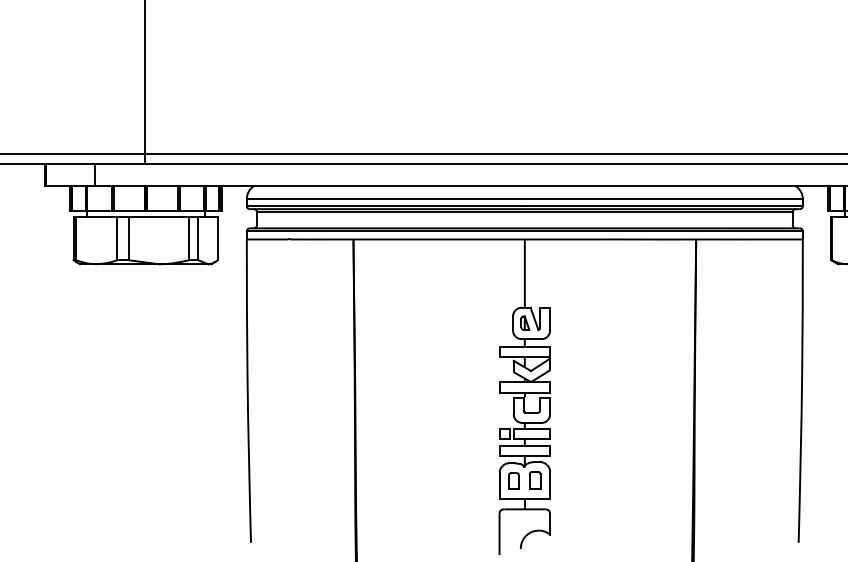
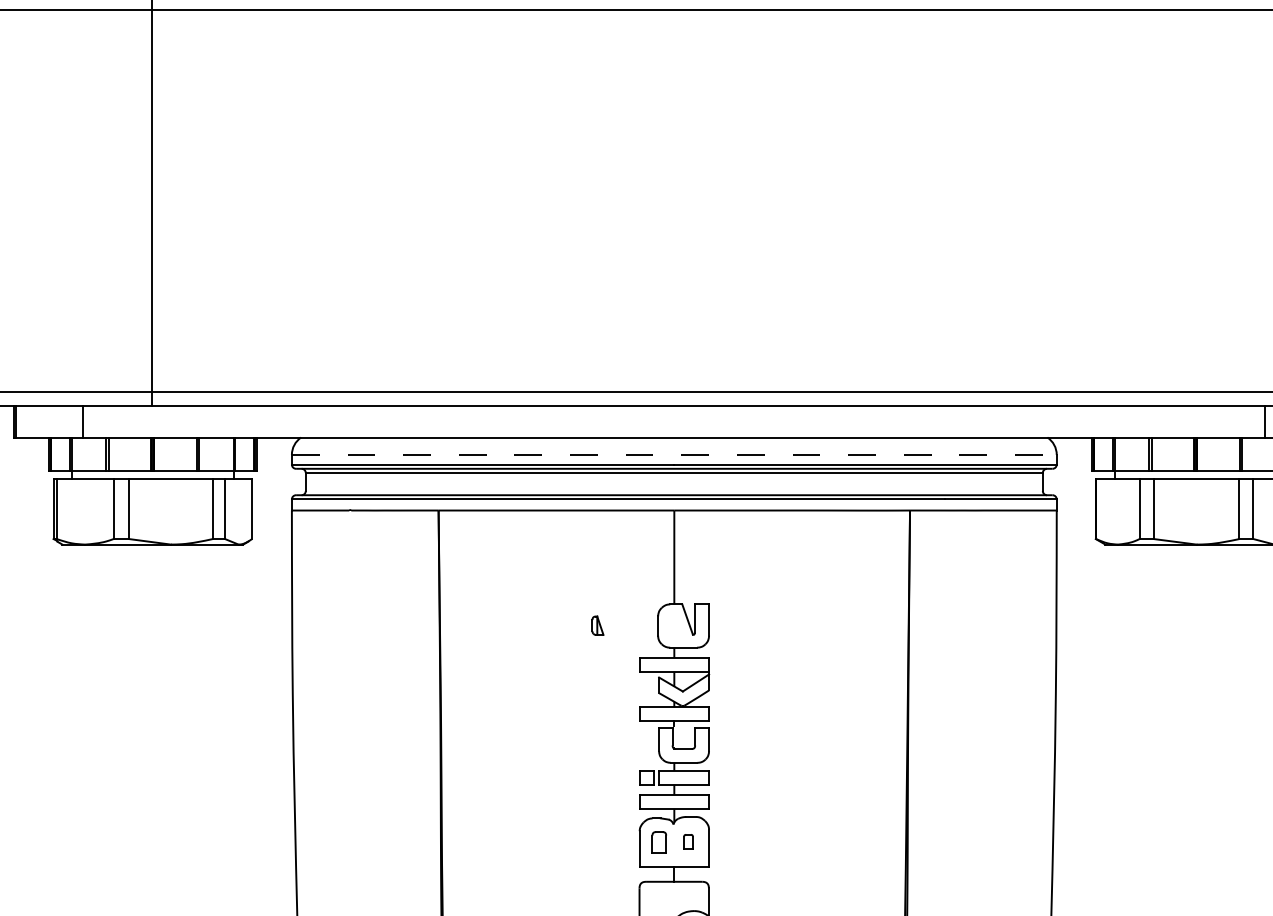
line: (524, 198) -> (674, 454), solid -> dashed
part: (524, 323) -> (597, 625), moved
part: (535, 480) -> (688, 841), size x0.6

